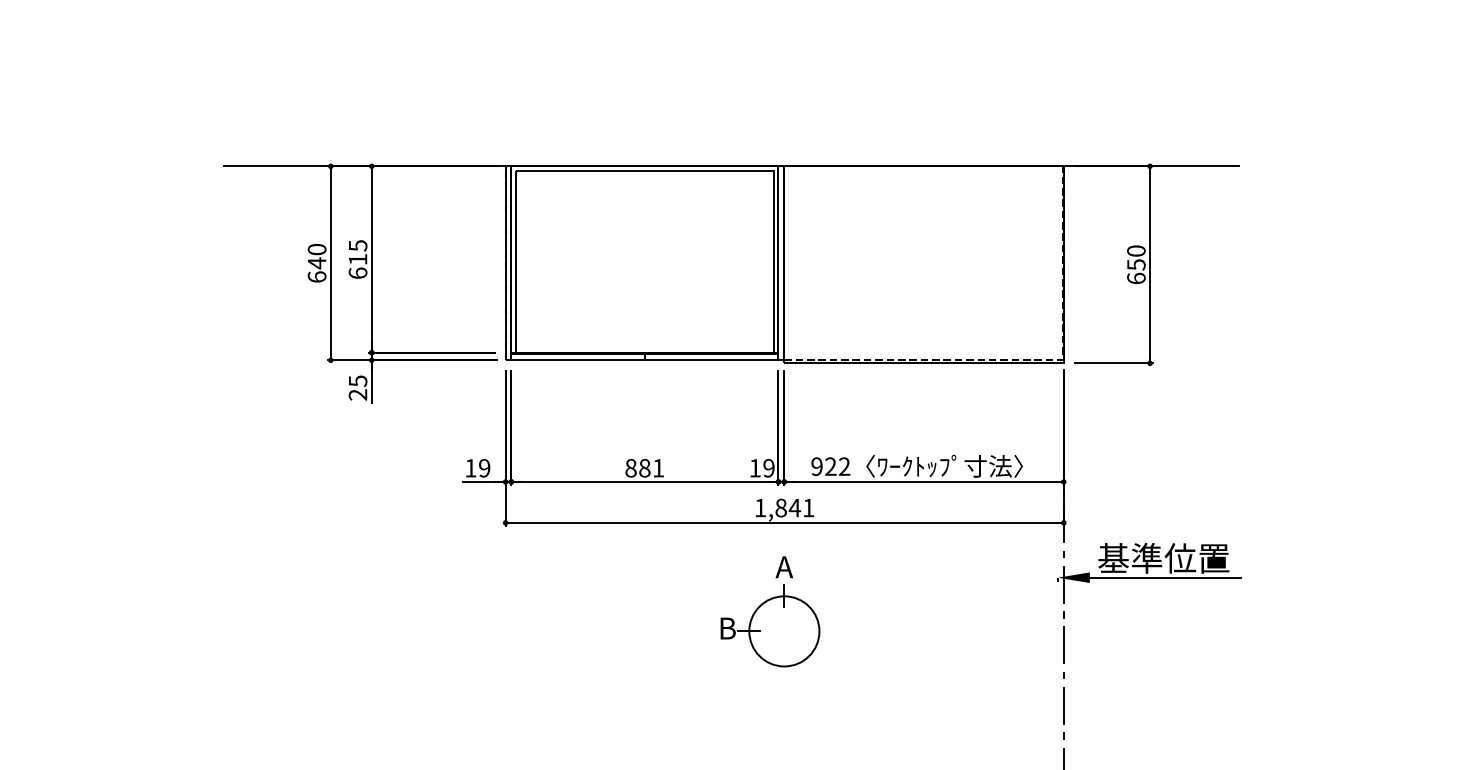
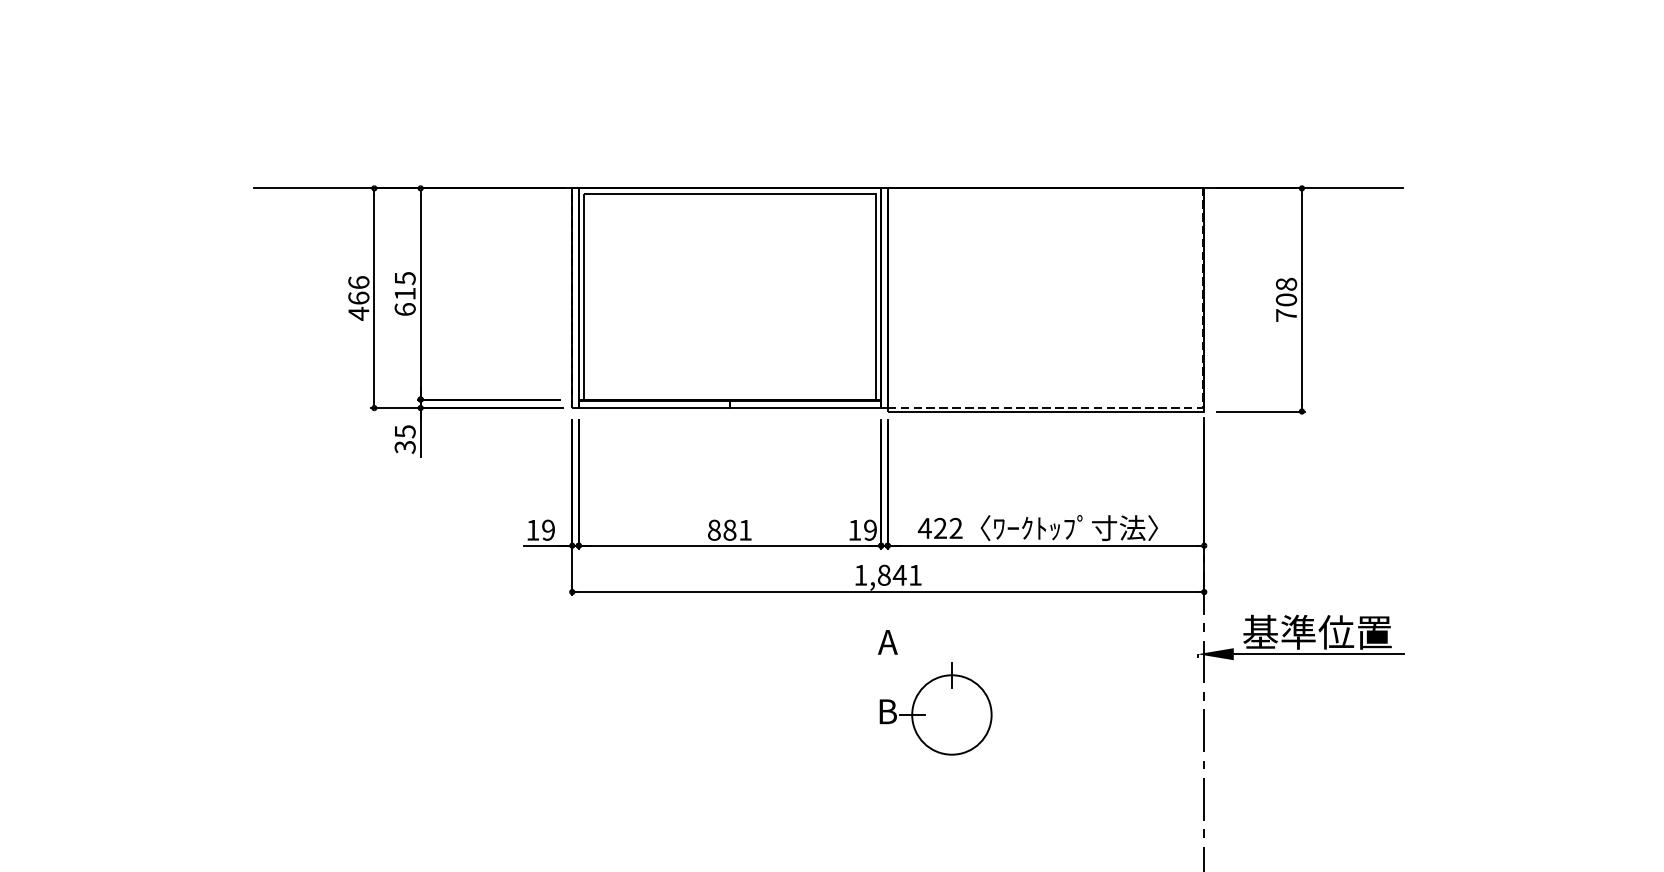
text: (316, 263) -> (358, 298), 640 -> 466
text: (1136, 264) -> (1286, 299), 650 -> 708
text: (358, 394) -> (405, 446), 25 -> 35
text: (816, 466) -> (924, 528), 922 -> 422
part: (769, 625) -> (935, 708), moved

